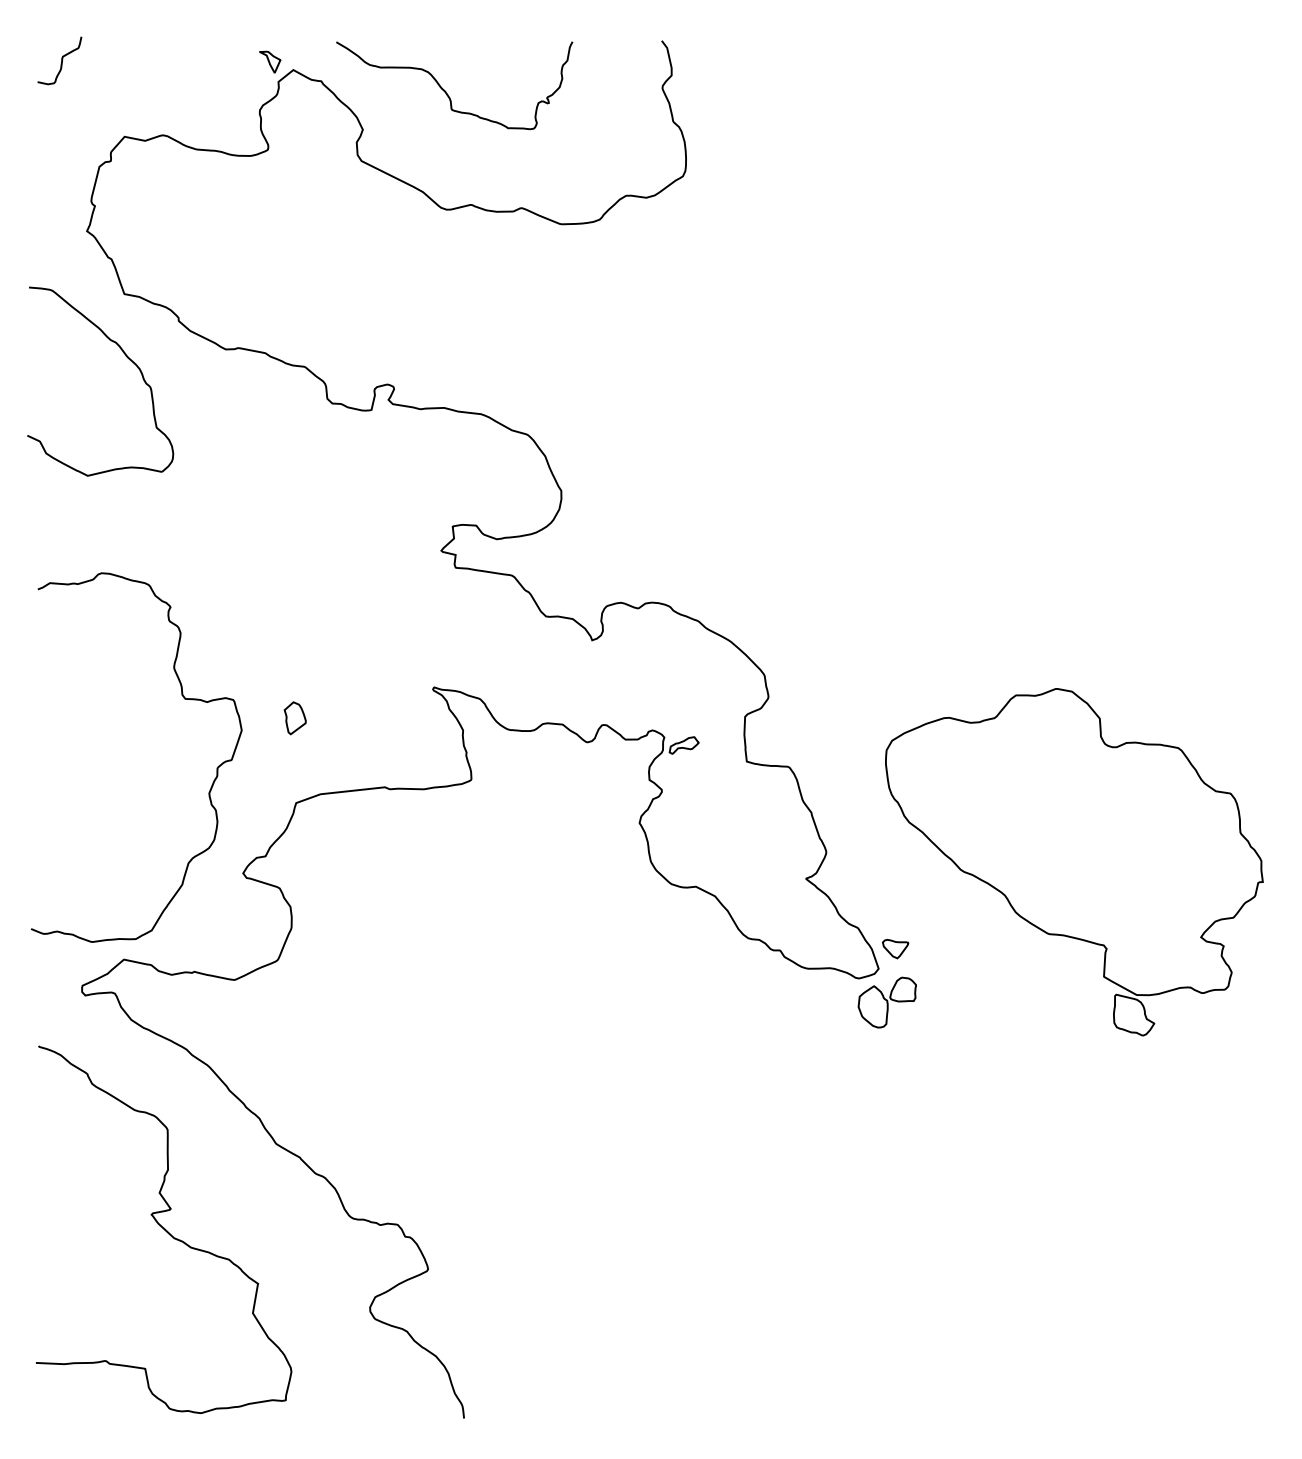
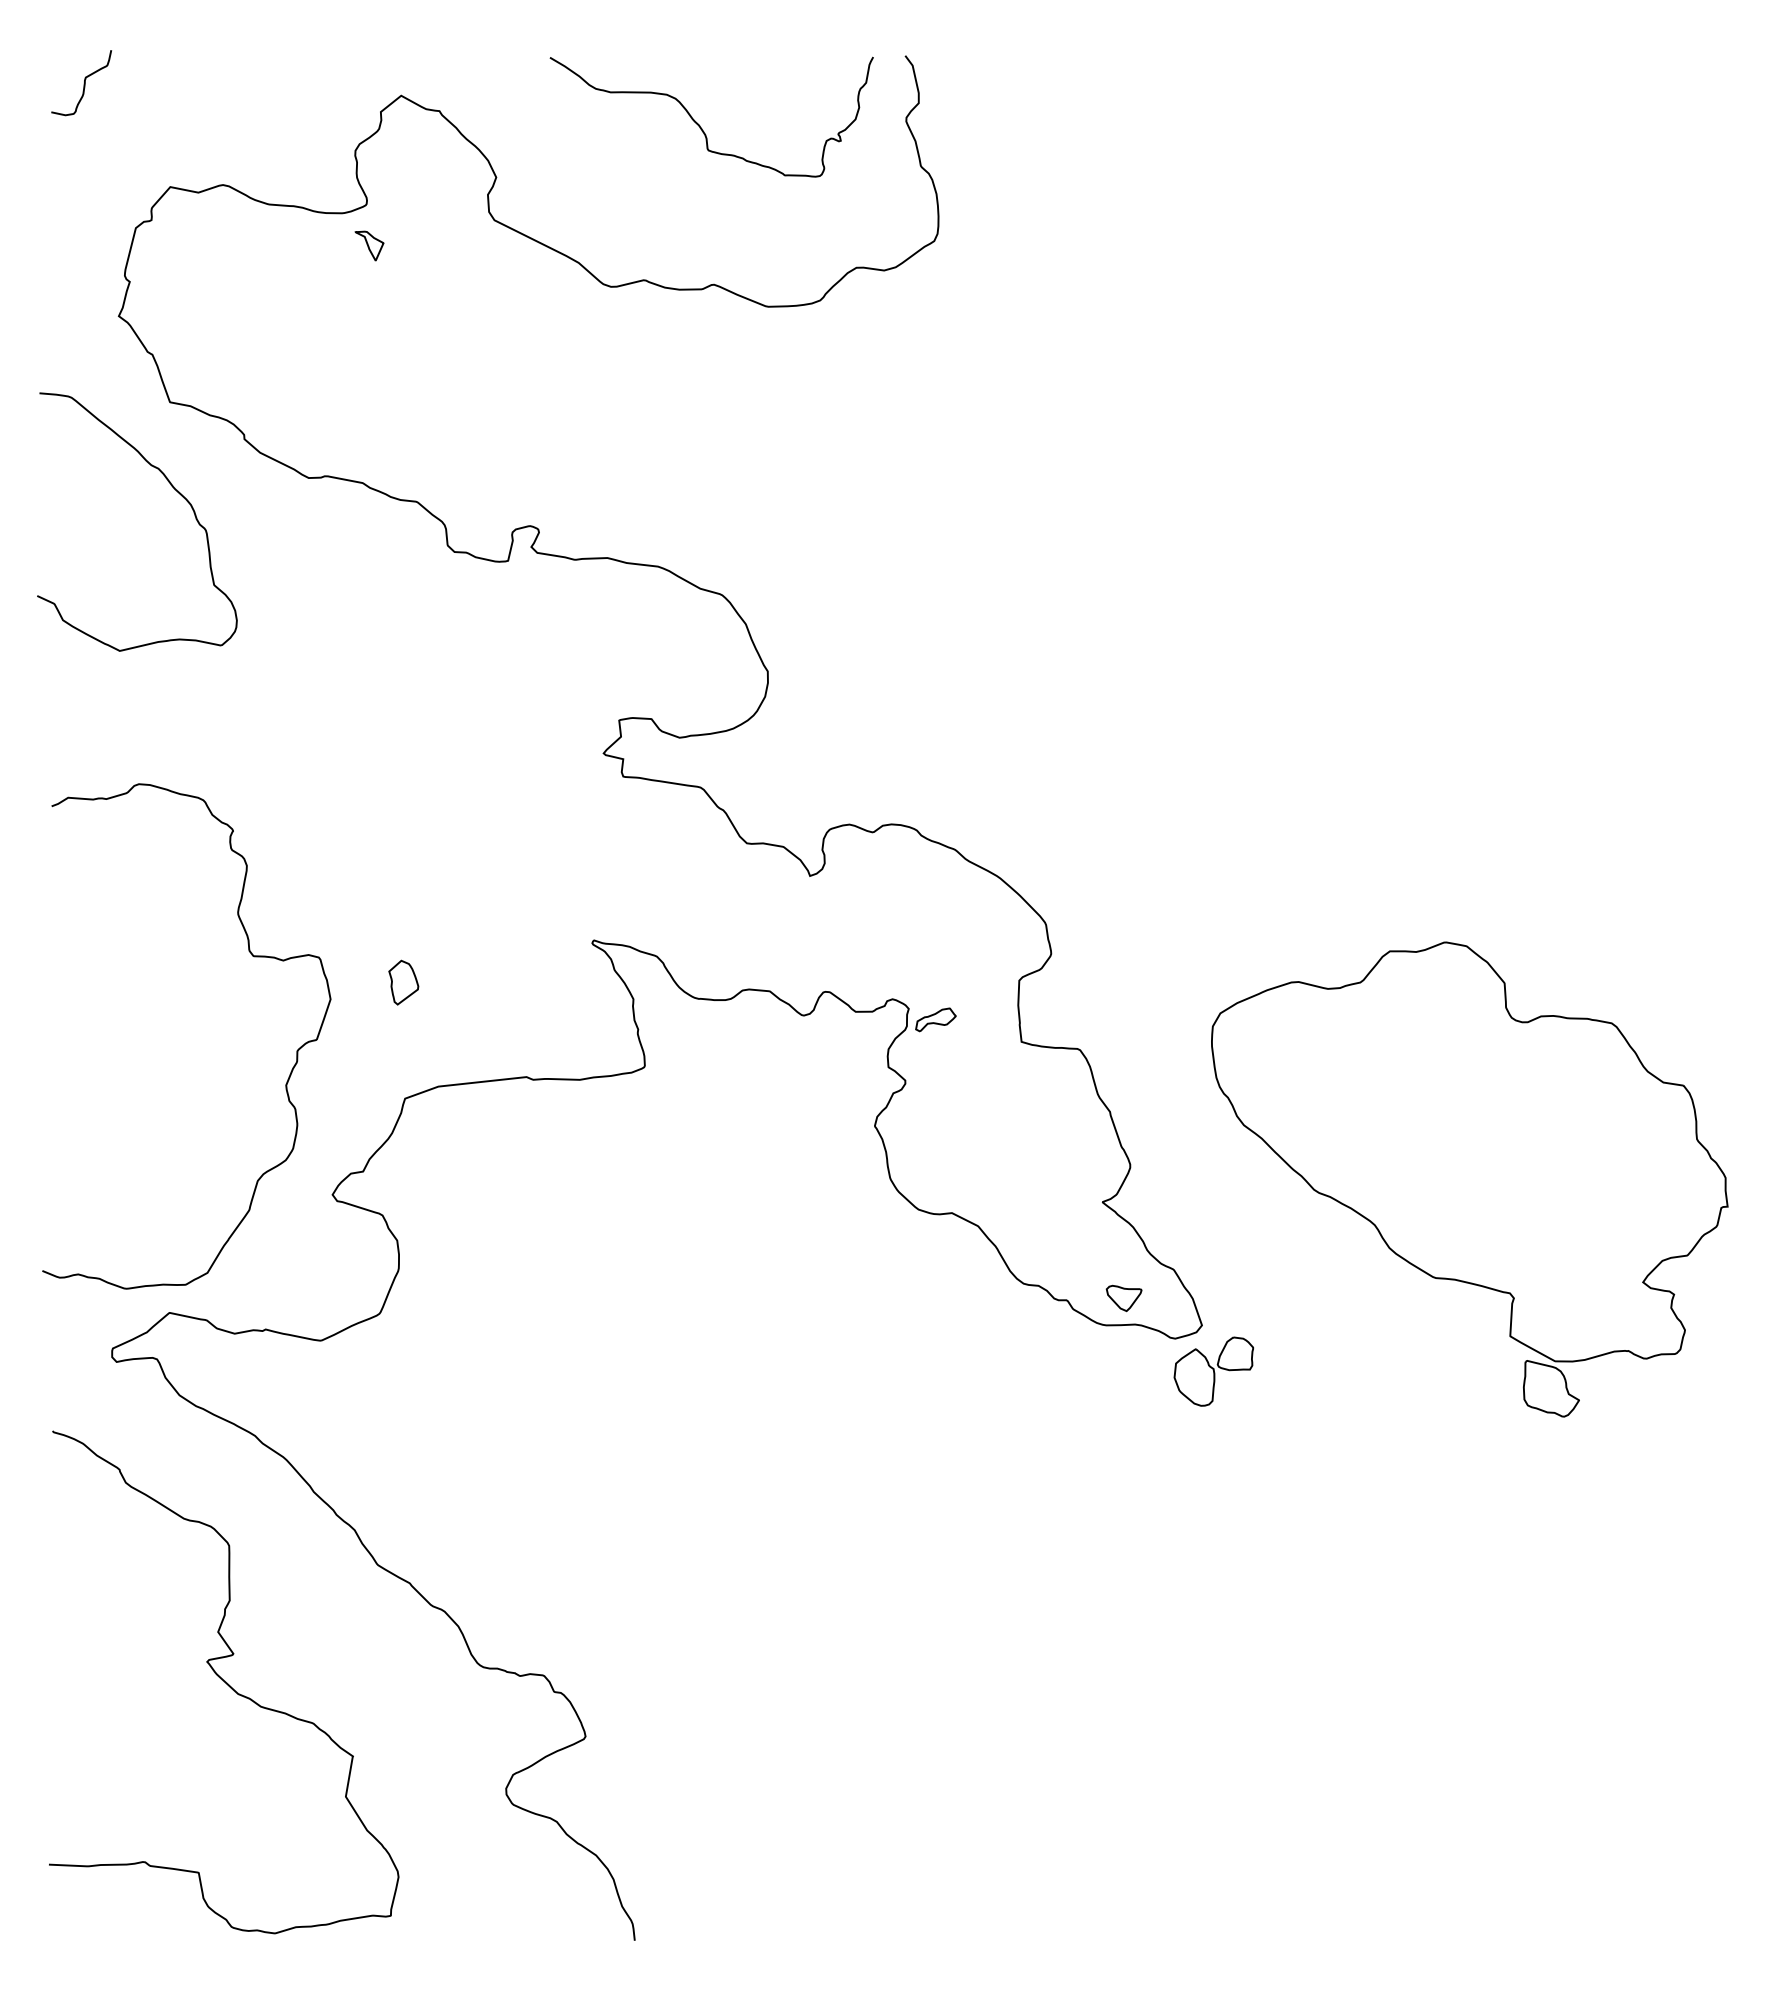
part: (270, 61) -> (369, 245), moved
curve: (446, 91) -> (700, 125), moved
part: (895, 949) -> (1123, 1298), moved

